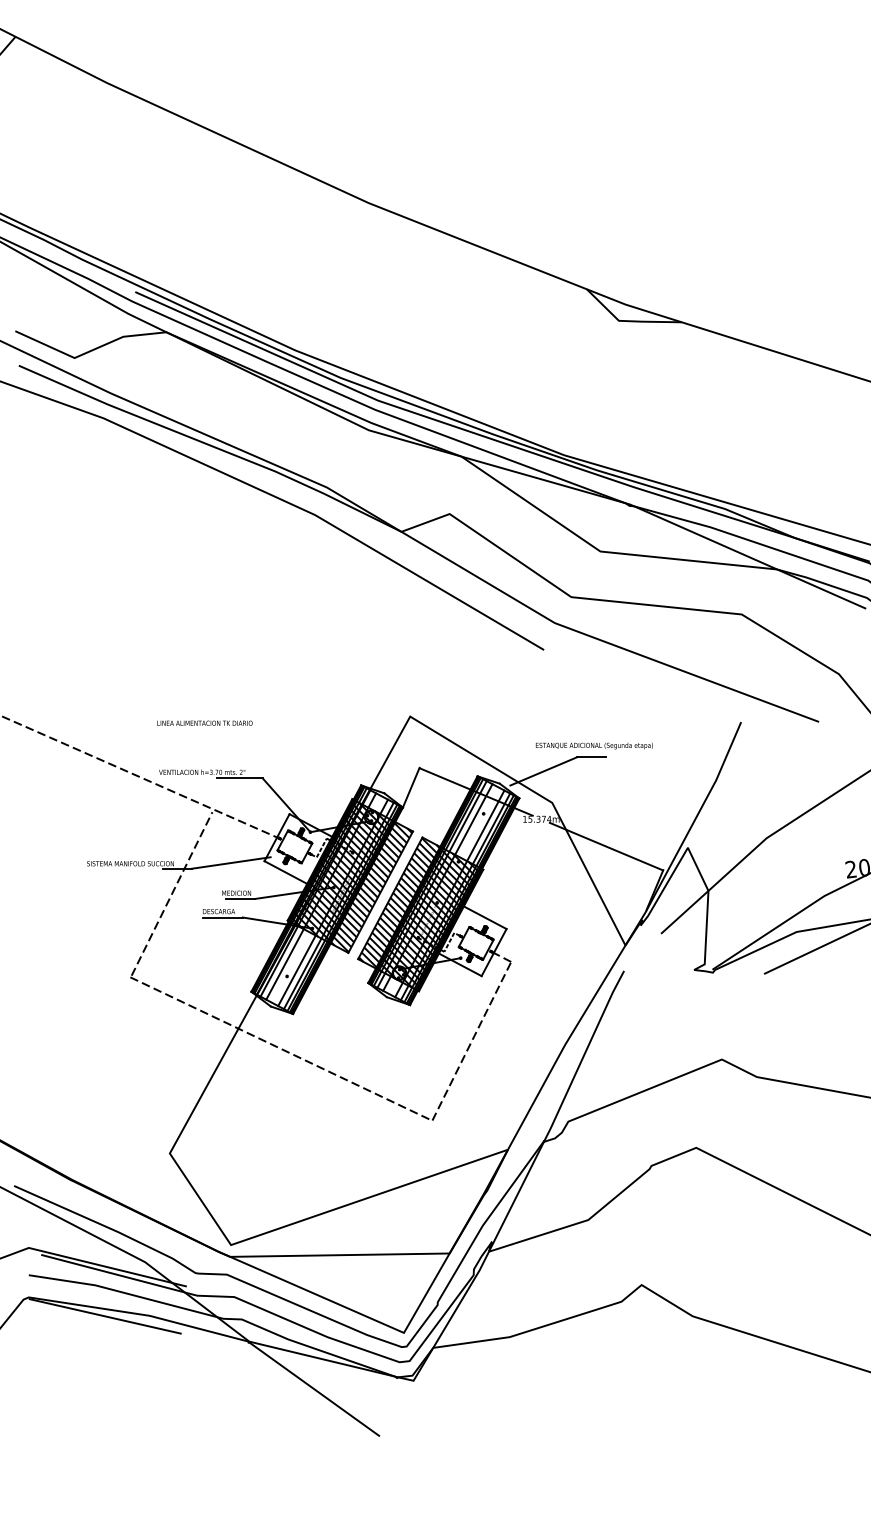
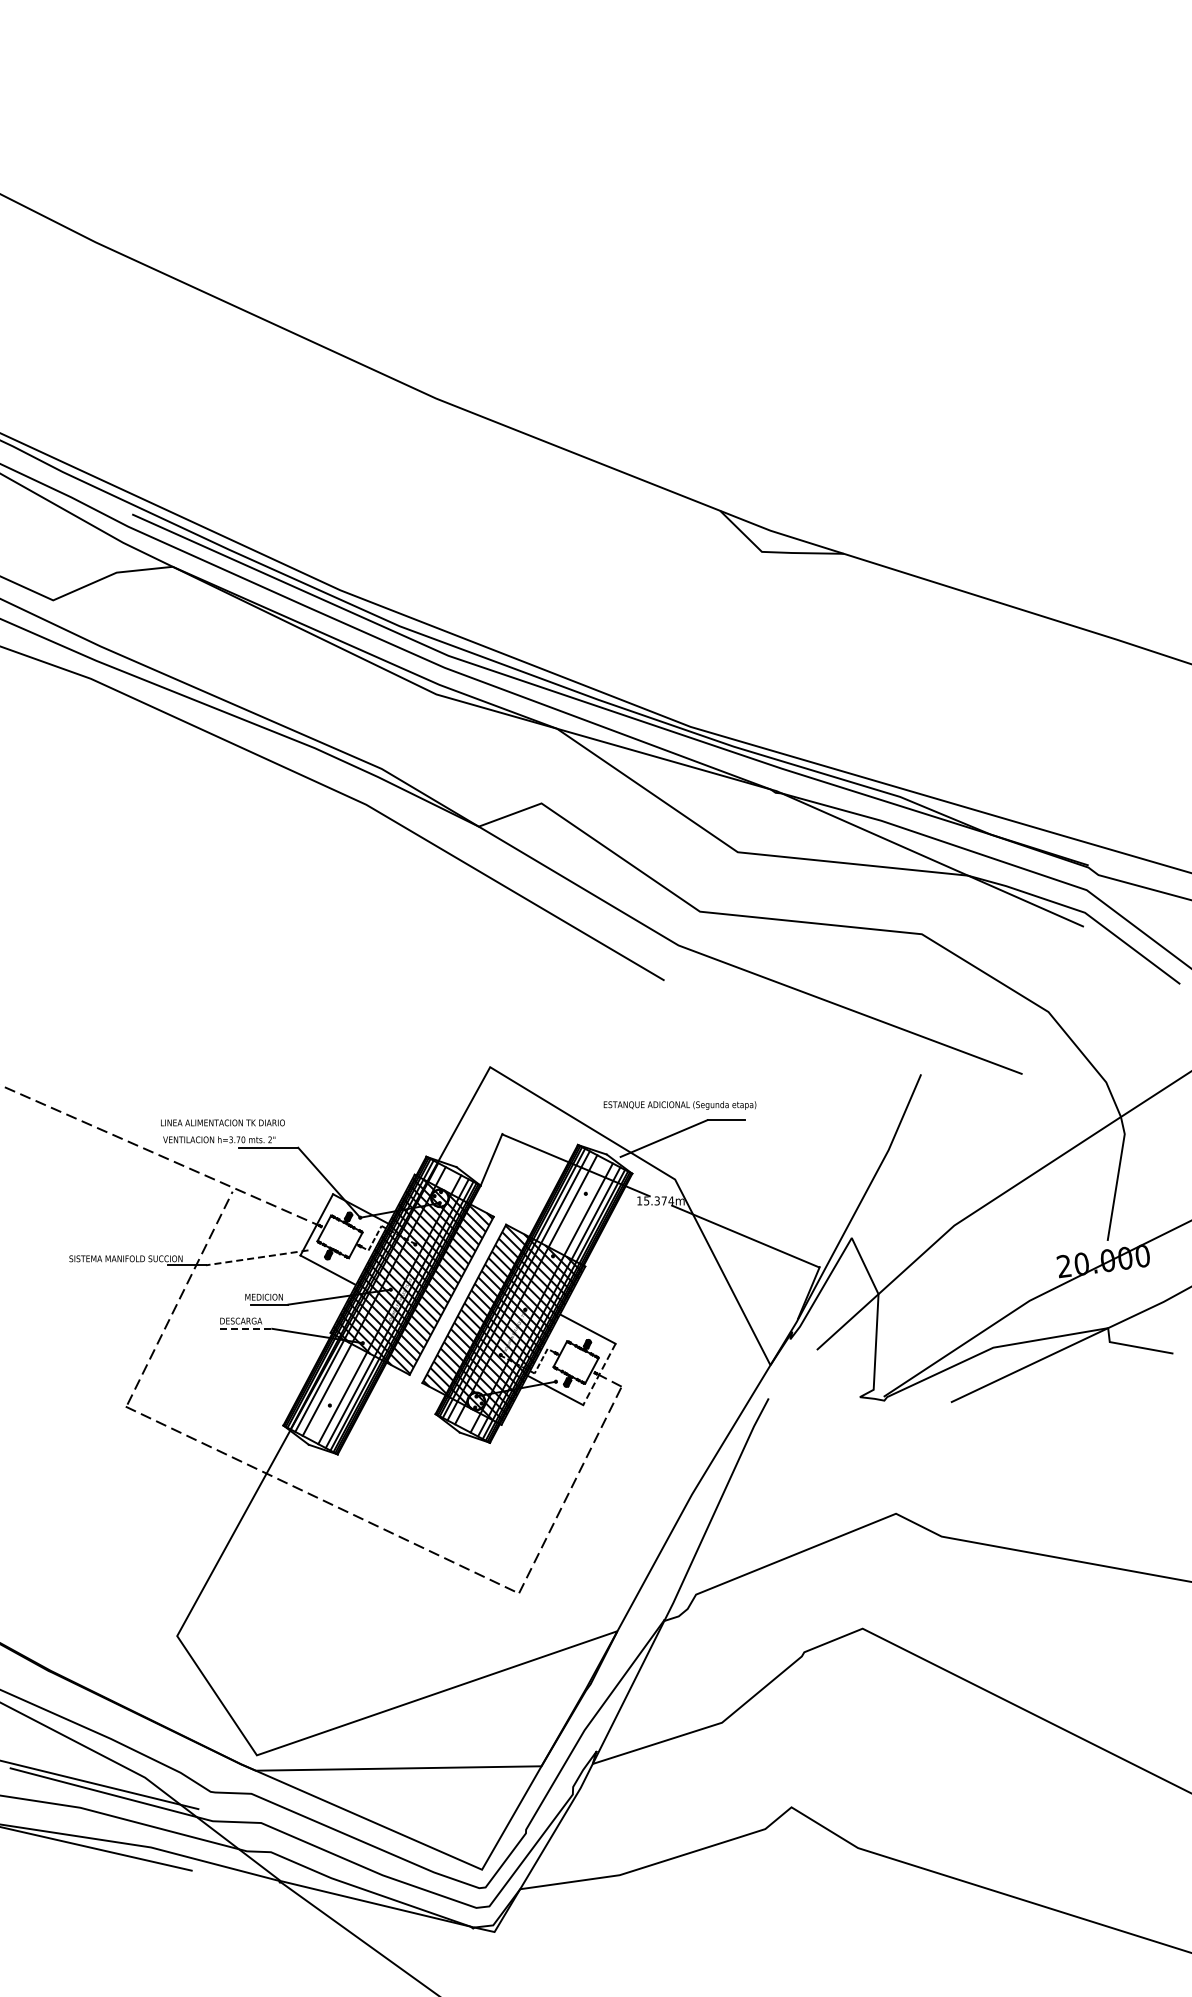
text: (204, 722) -> (222, 1122), moved
text: (594, 746) -> (679, 1105), moved
line: (231, 862) -> (257, 1257), solid -> dashed
line: (223, 917) -> (246, 1328), solid -> dashed
line: (494, 952) -> (599, 1374), solid -> dashed

